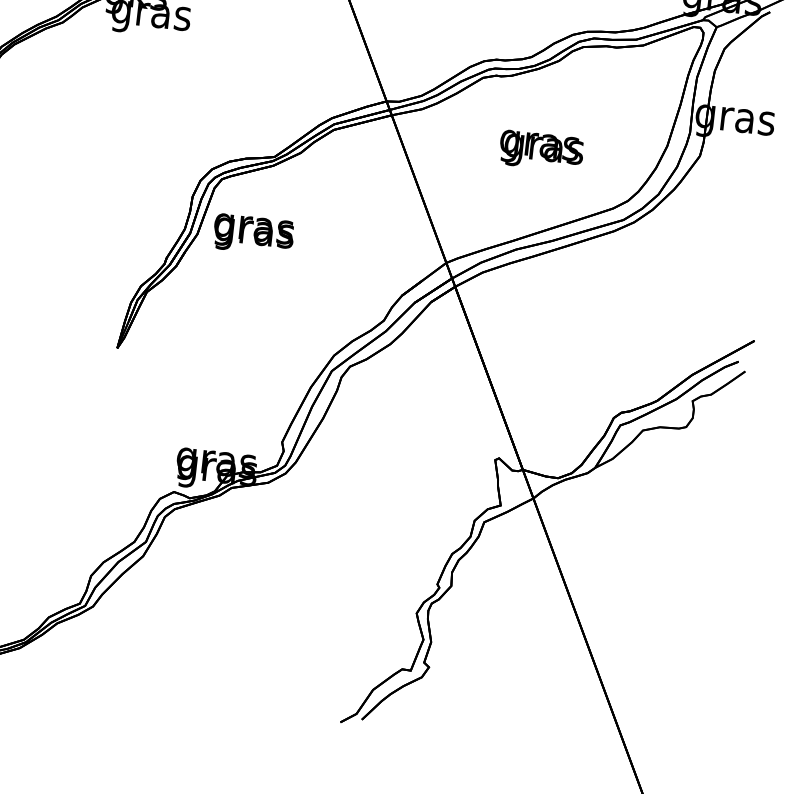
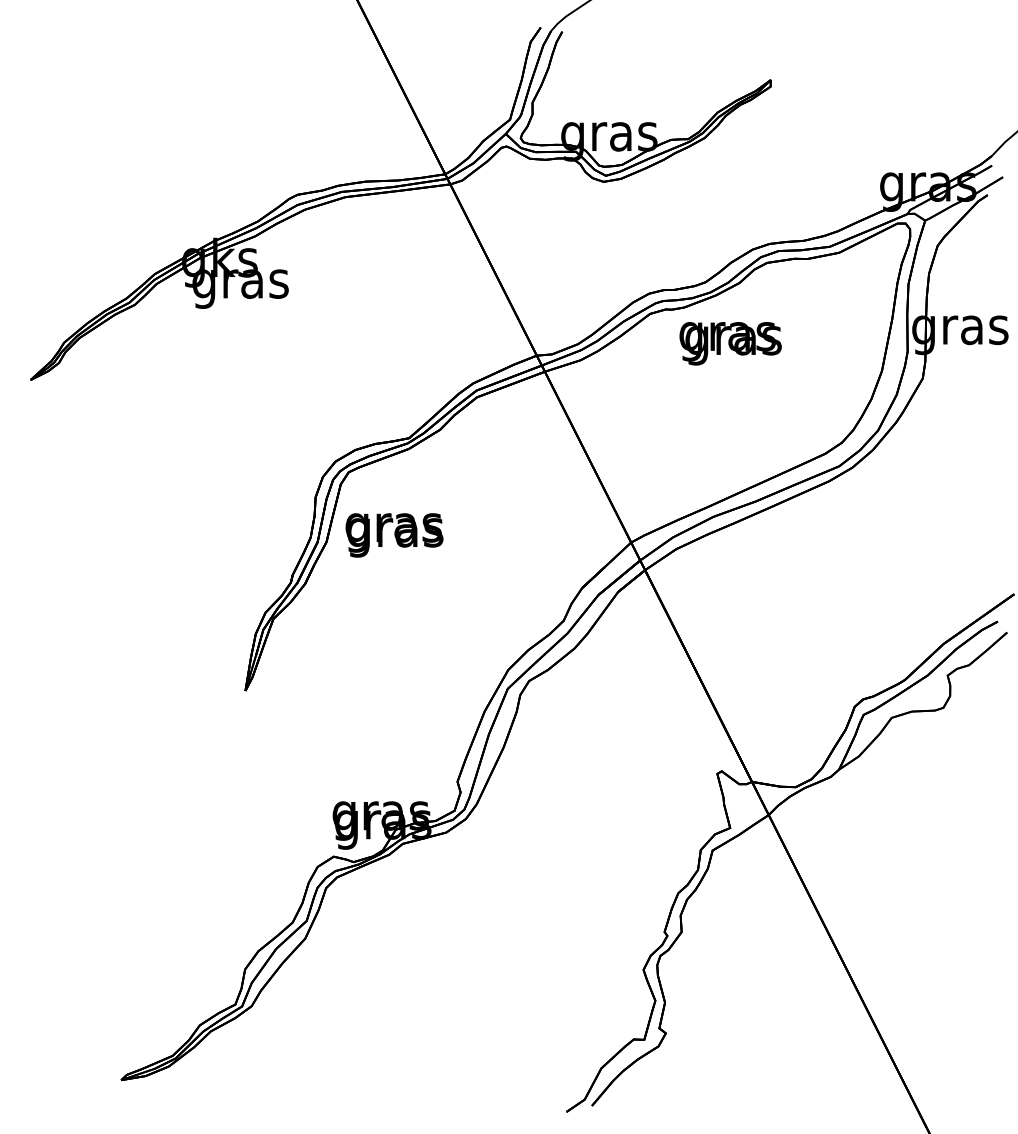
text: (541, 151) -> (730, 343), moved

